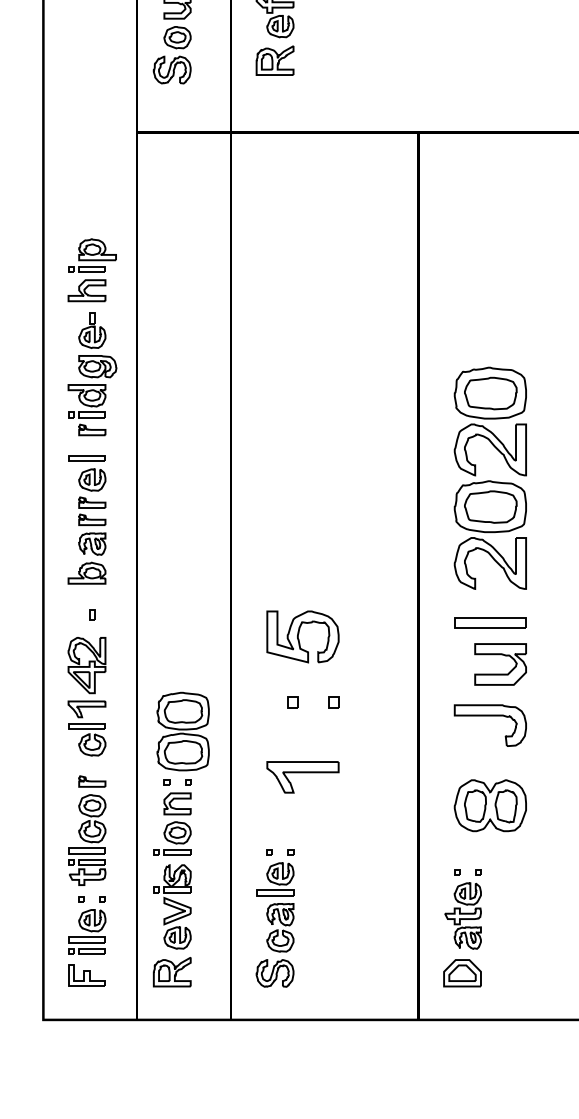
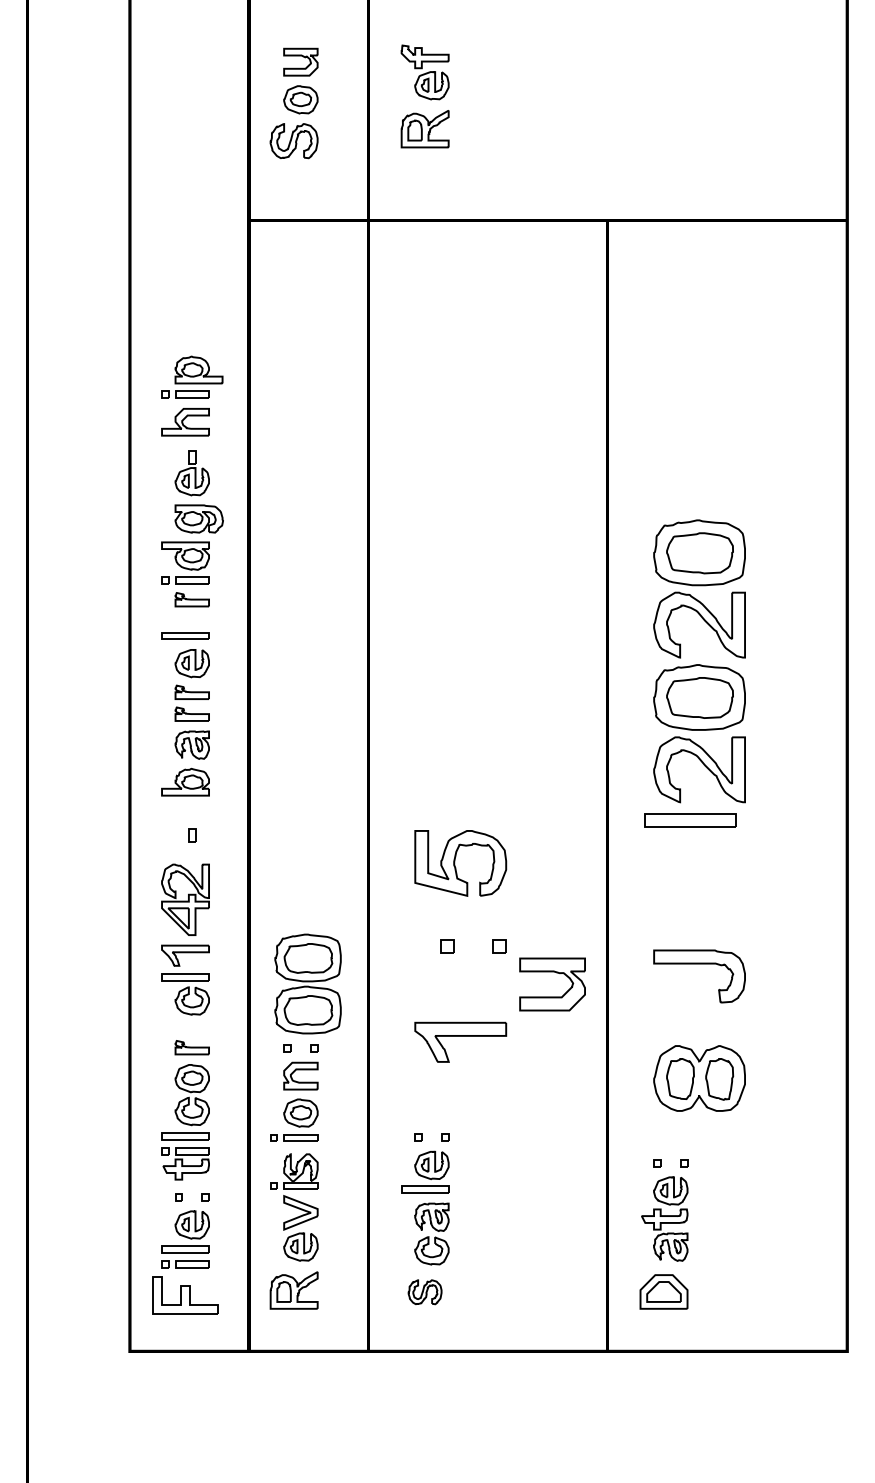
part: (490, 622) -> (690, 820), moved
part: (503, 655) -> (556, 973), moved
part: (274, 973) -> (424, 1292), size x0.7
part: (86, 976) -> (185, 1295), size x1.4

